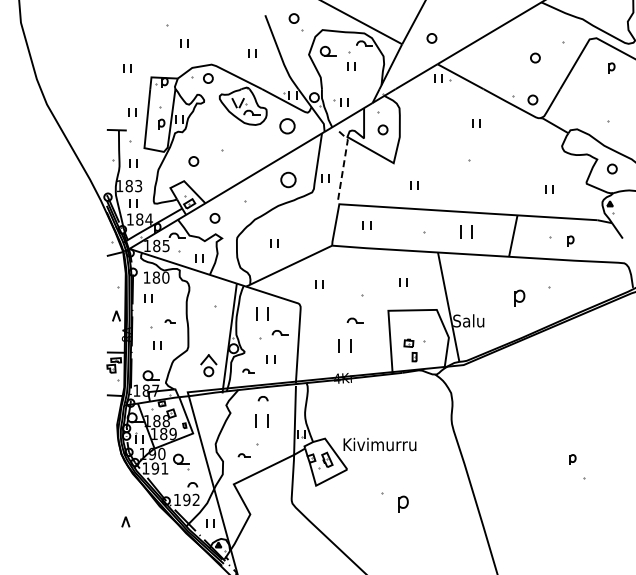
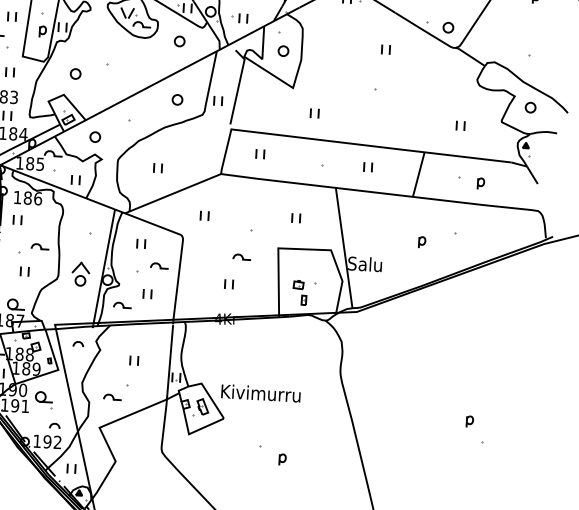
part: (287, 126) -> (179, 41), size x0.62
line: (344, 162) -> (239, 84), dashed -> solid
part: (288, 179) -> (177, 99), size x0.62
part: (466, 231) -> (368, 166), size x0.62
text: (165, 277) -> (37, 198), 180 -> 186
part: (519, 297) -> (421, 241), size x0.62
part: (262, 313) -> (141, 243), size x0.62
part: (169, 321) -> (39, 246), size x1.67
part: (345, 346) -> (229, 284), size x0.62
part: (208, 365) -> (80, 274), moved
part: (248, 370) -> (122, 304), size x1.43
part: (262, 398) -> (77, 343), moved
part: (262, 421) -> (134, 361), size x0.62
part: (243, 455) -> (111, 396), size x1.43
part: (402, 503) -> (281, 458), size x0.62

